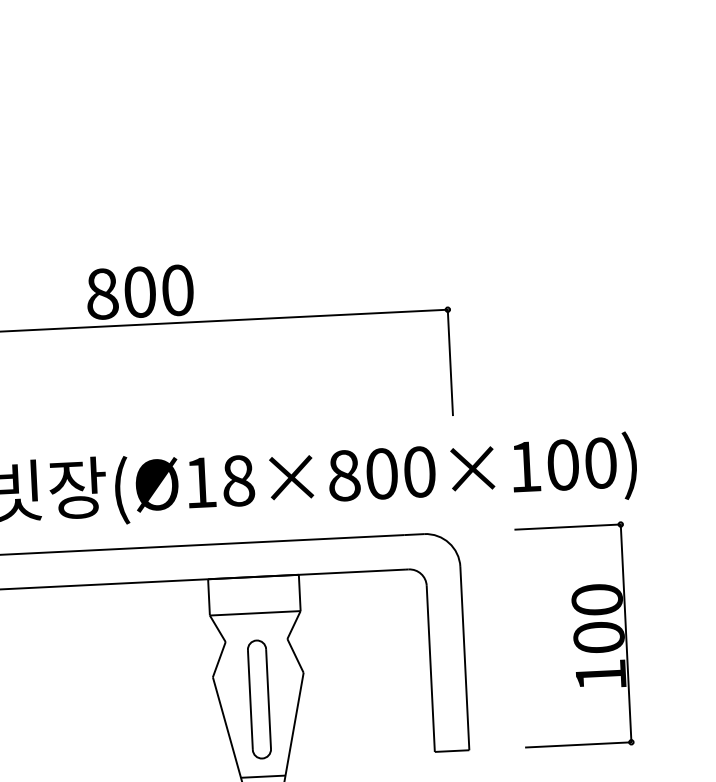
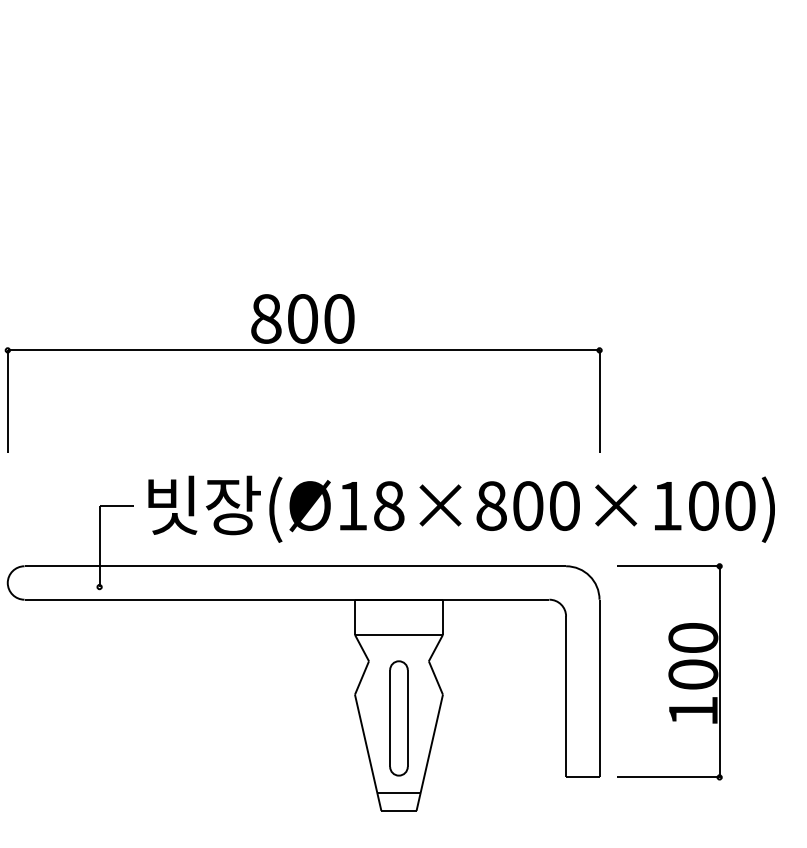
part: (574, 635) -> (669, 671), moved

